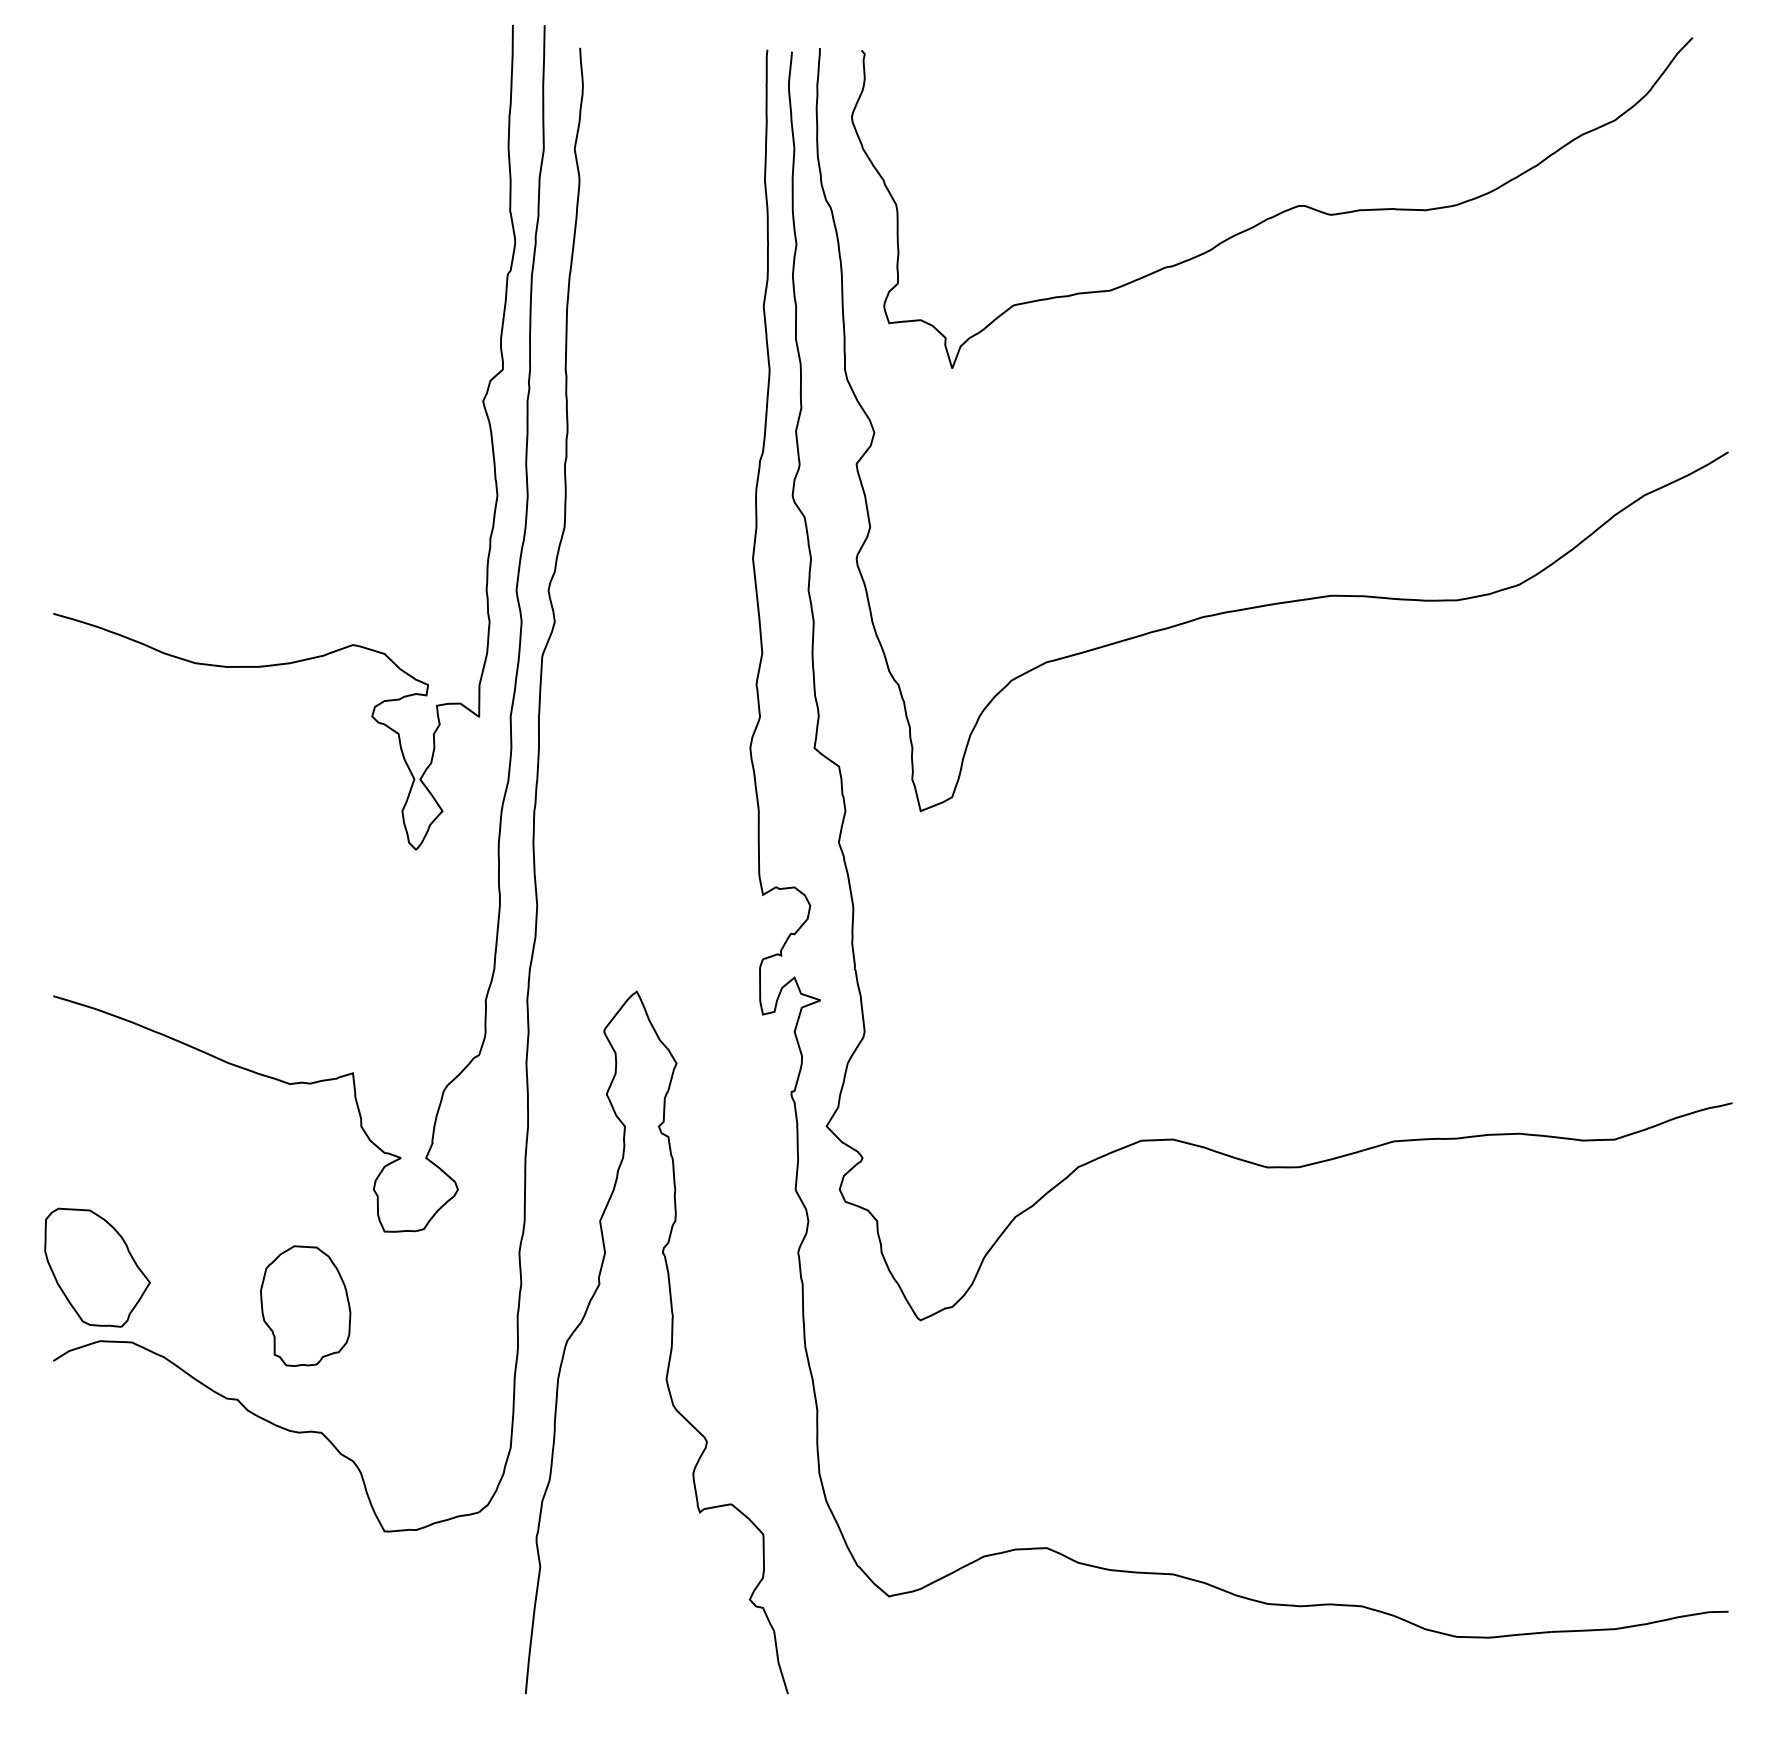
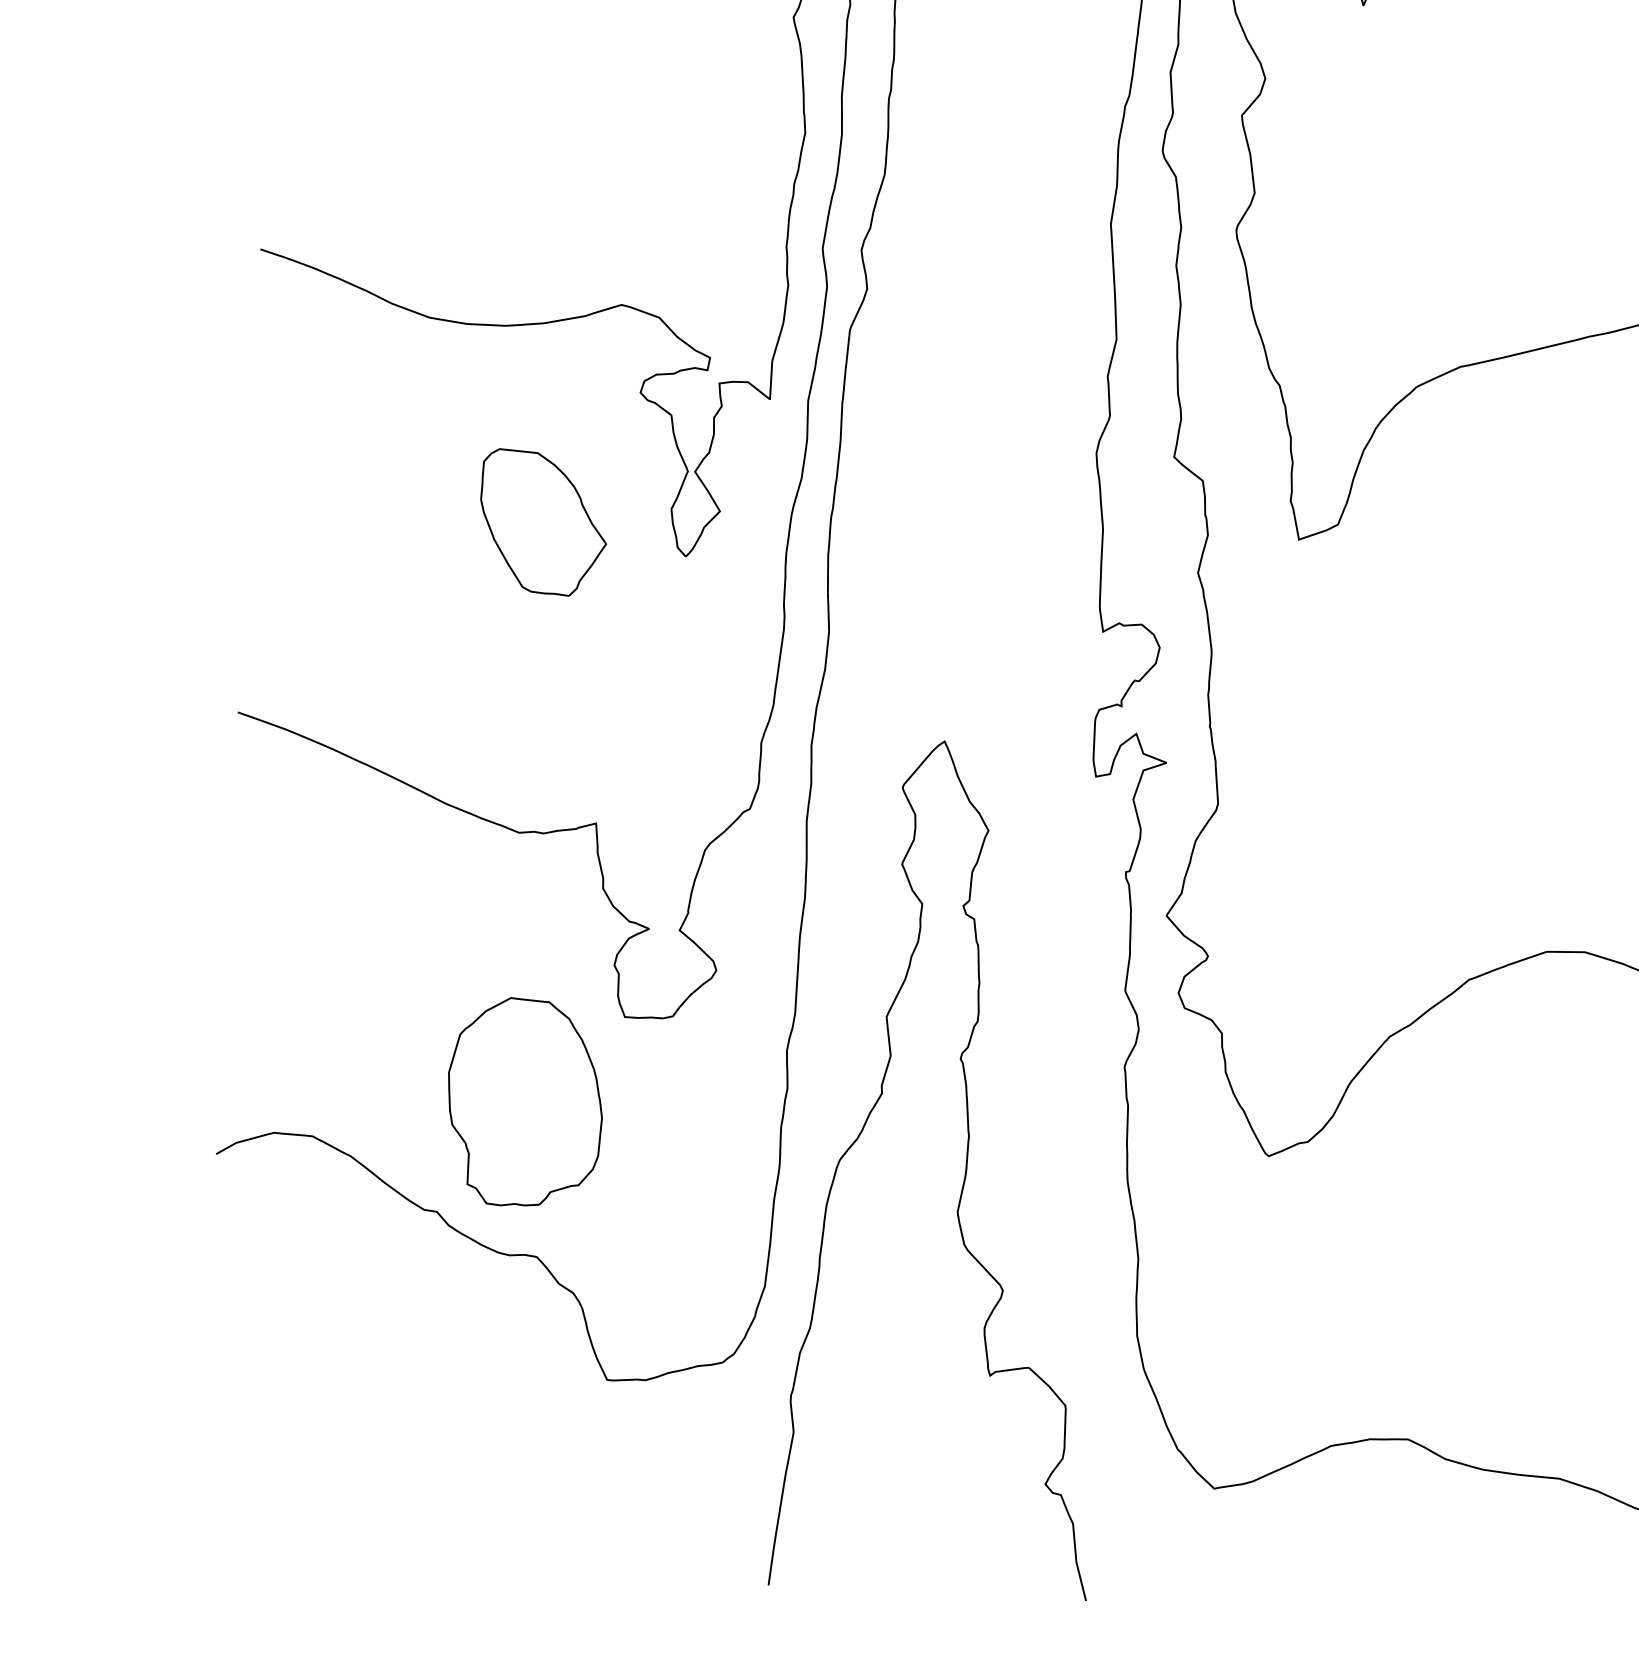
part: (97, 1267) -> (543, 522), moved
part: (305, 1305) -> (524, 1101), size x1.43

